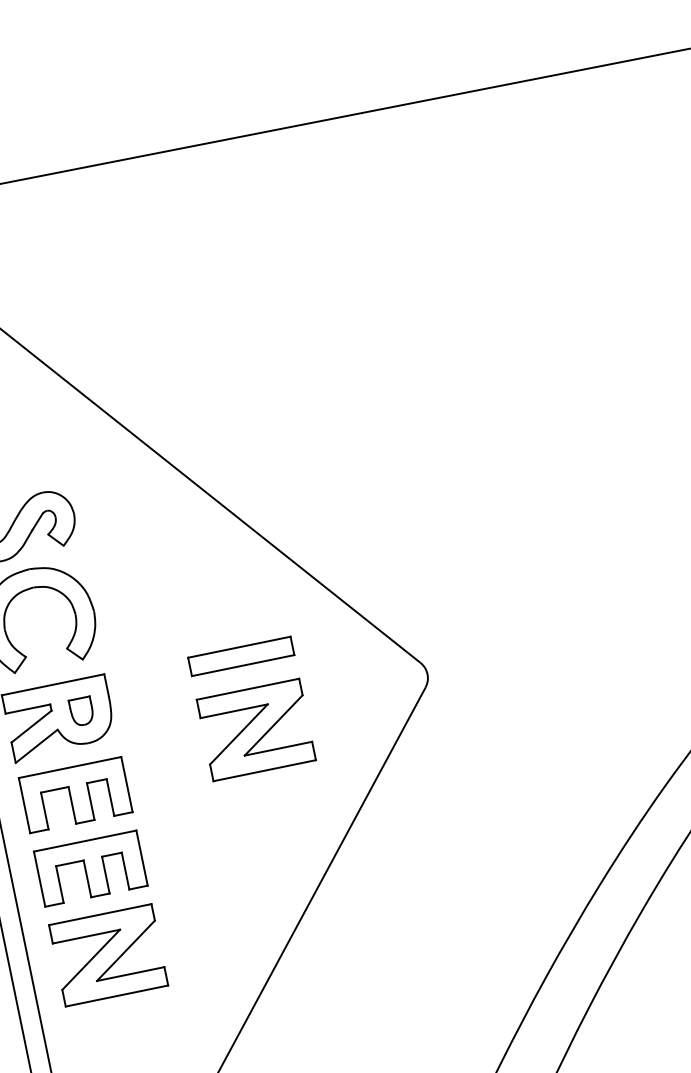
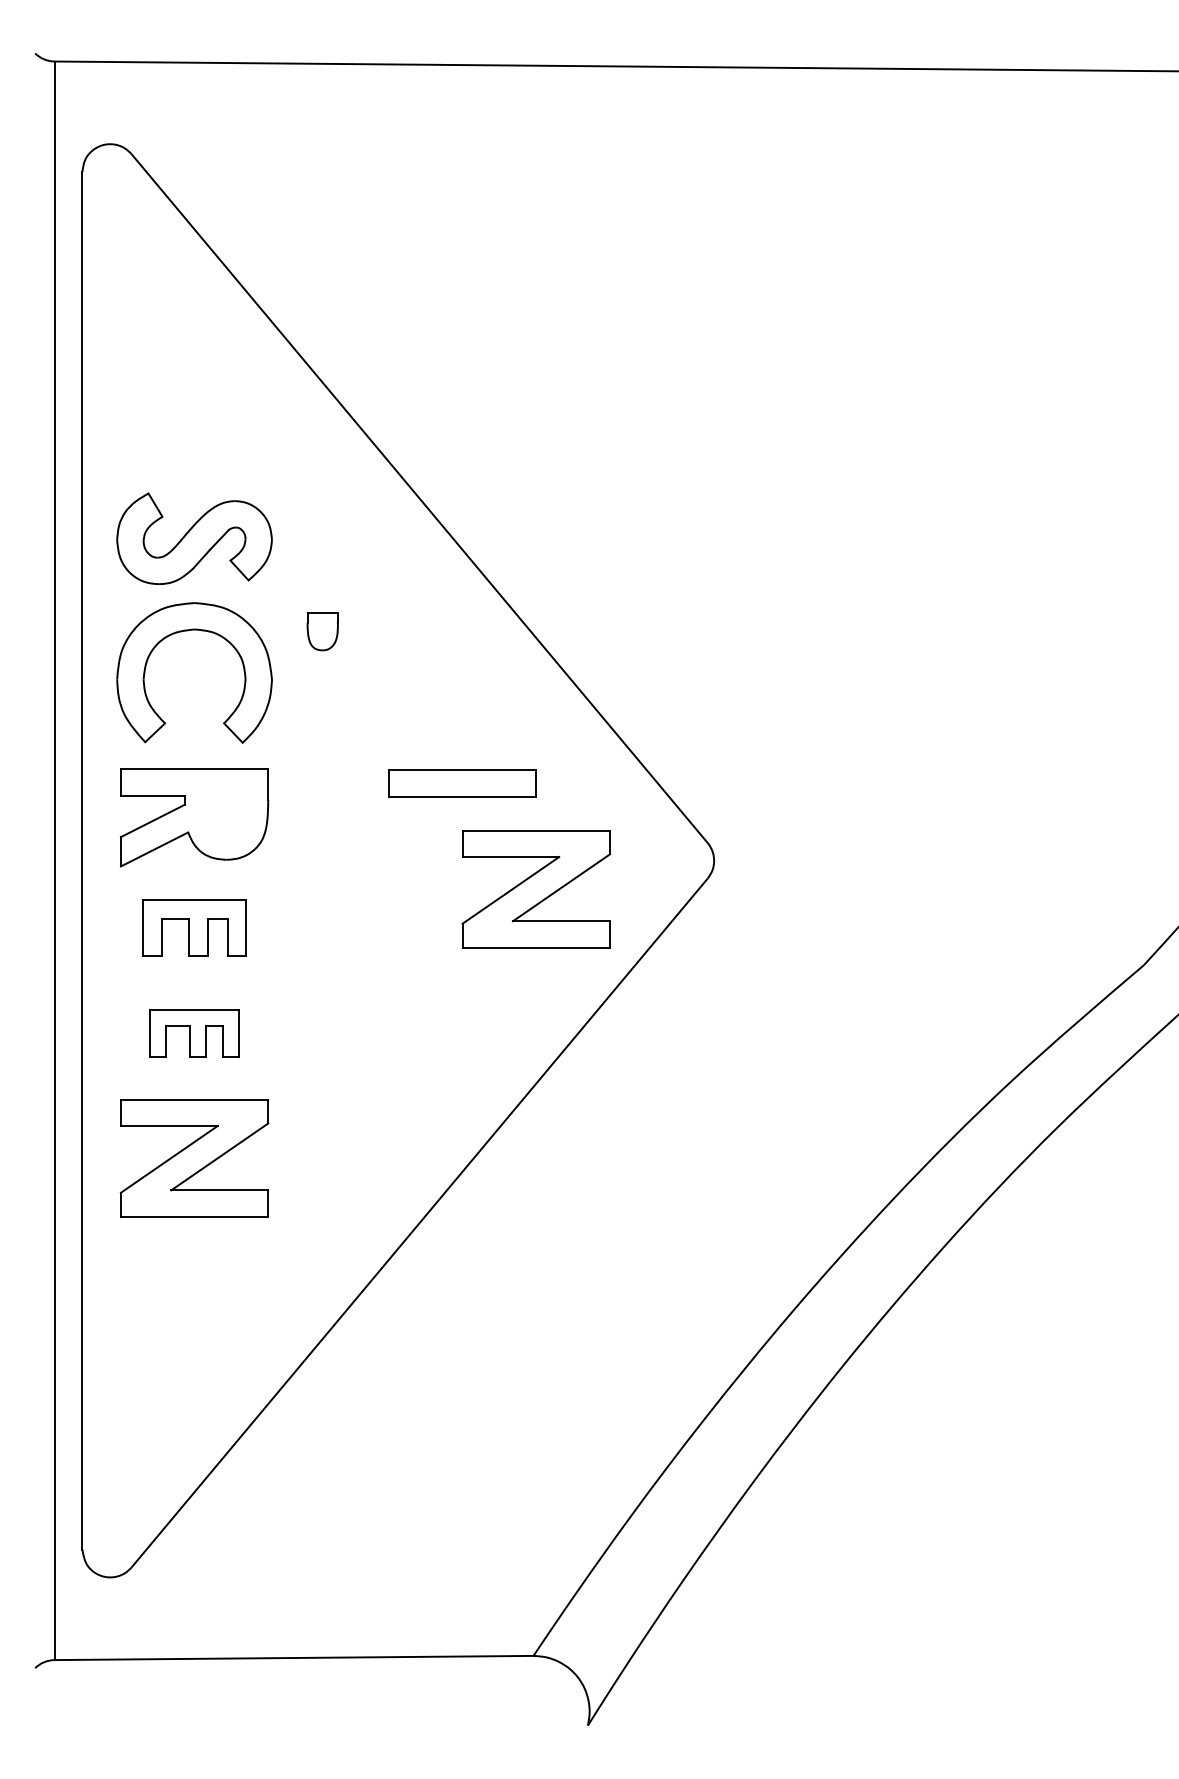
part: (81, 711) -> (322, 631), moved
part: (255, 730) -> (535, 889), moved
part: (75, 794) -> (194, 927), size x0.7
part: (90, 868) -> (194, 1033), size x0.6

